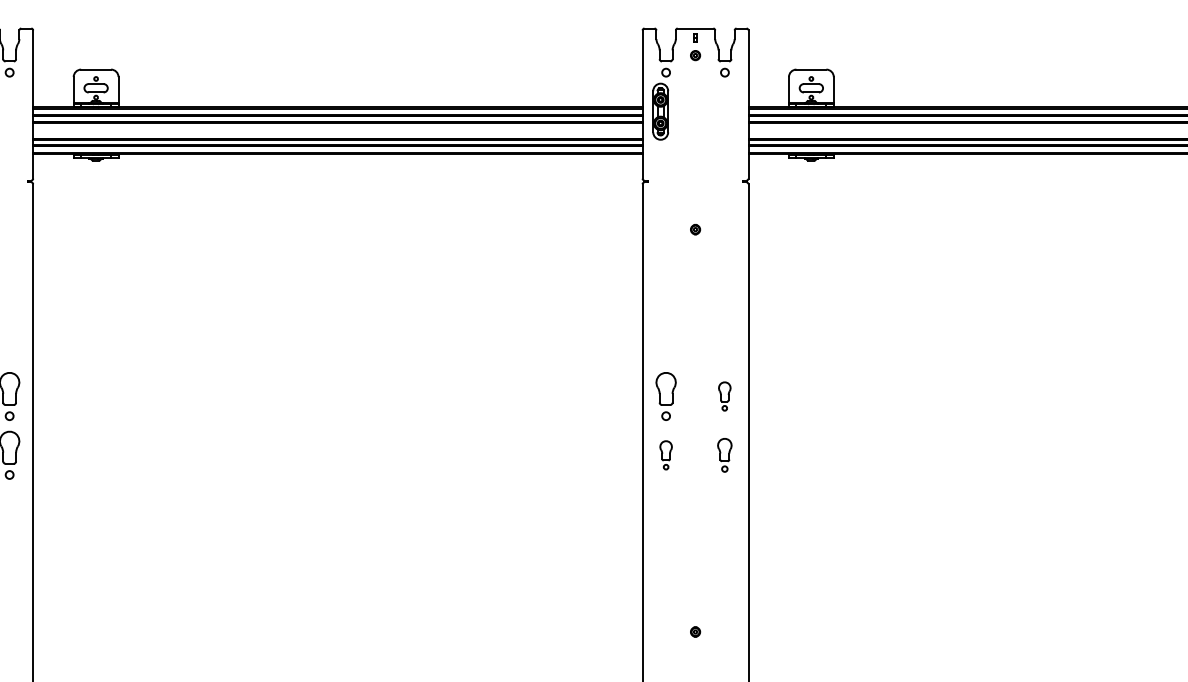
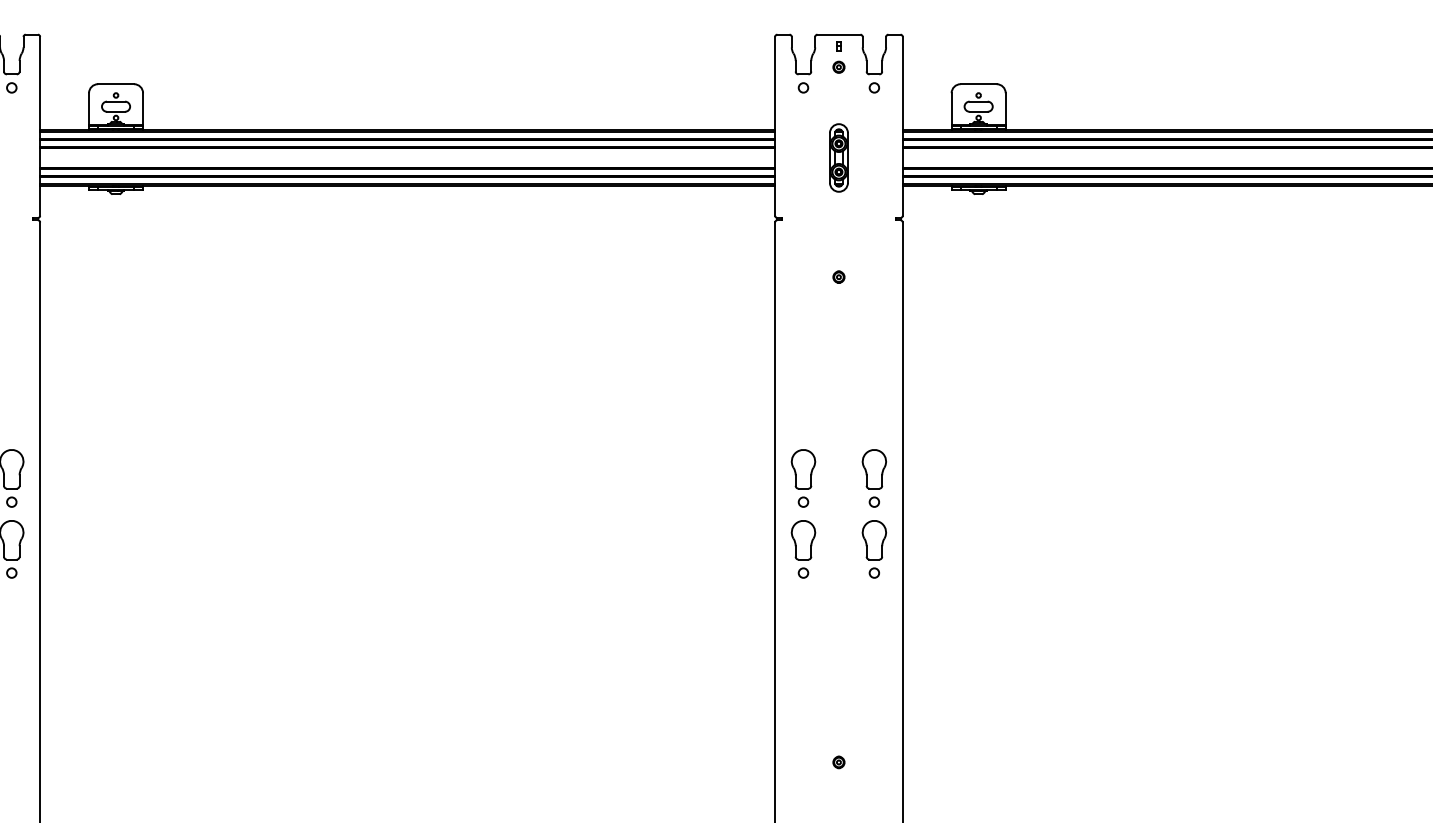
part: (660, 111) -> (838, 157), moved
part: (724, 396) -> (873, 478), size x1.67
part: (666, 455) -> (803, 549), size x1.67
part: (724, 455) -> (873, 549), size x1.43

